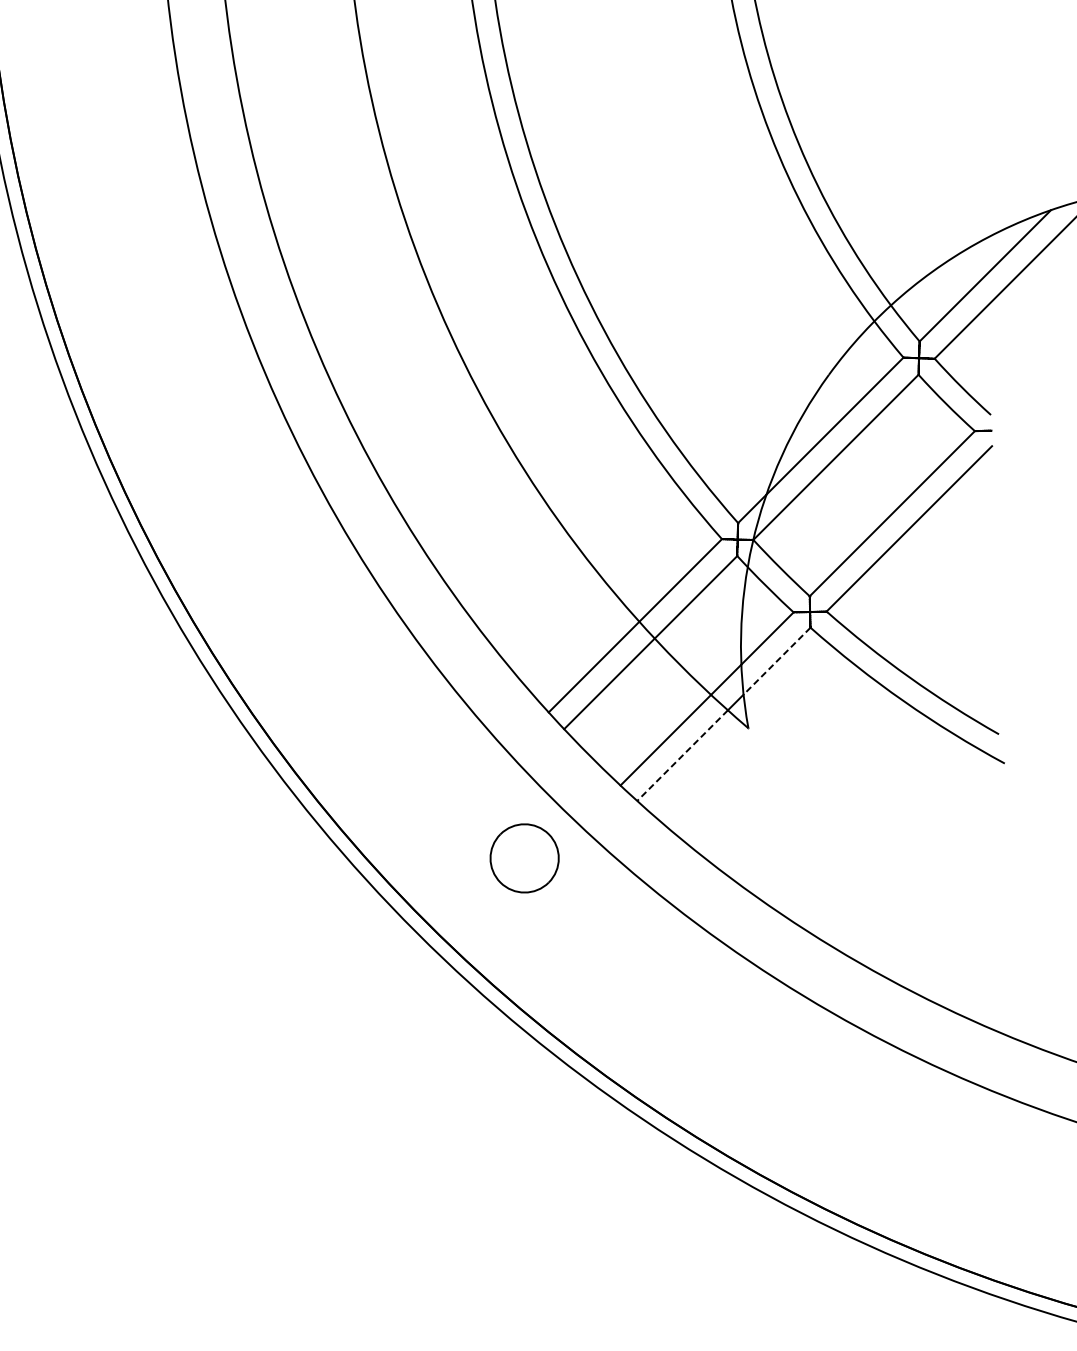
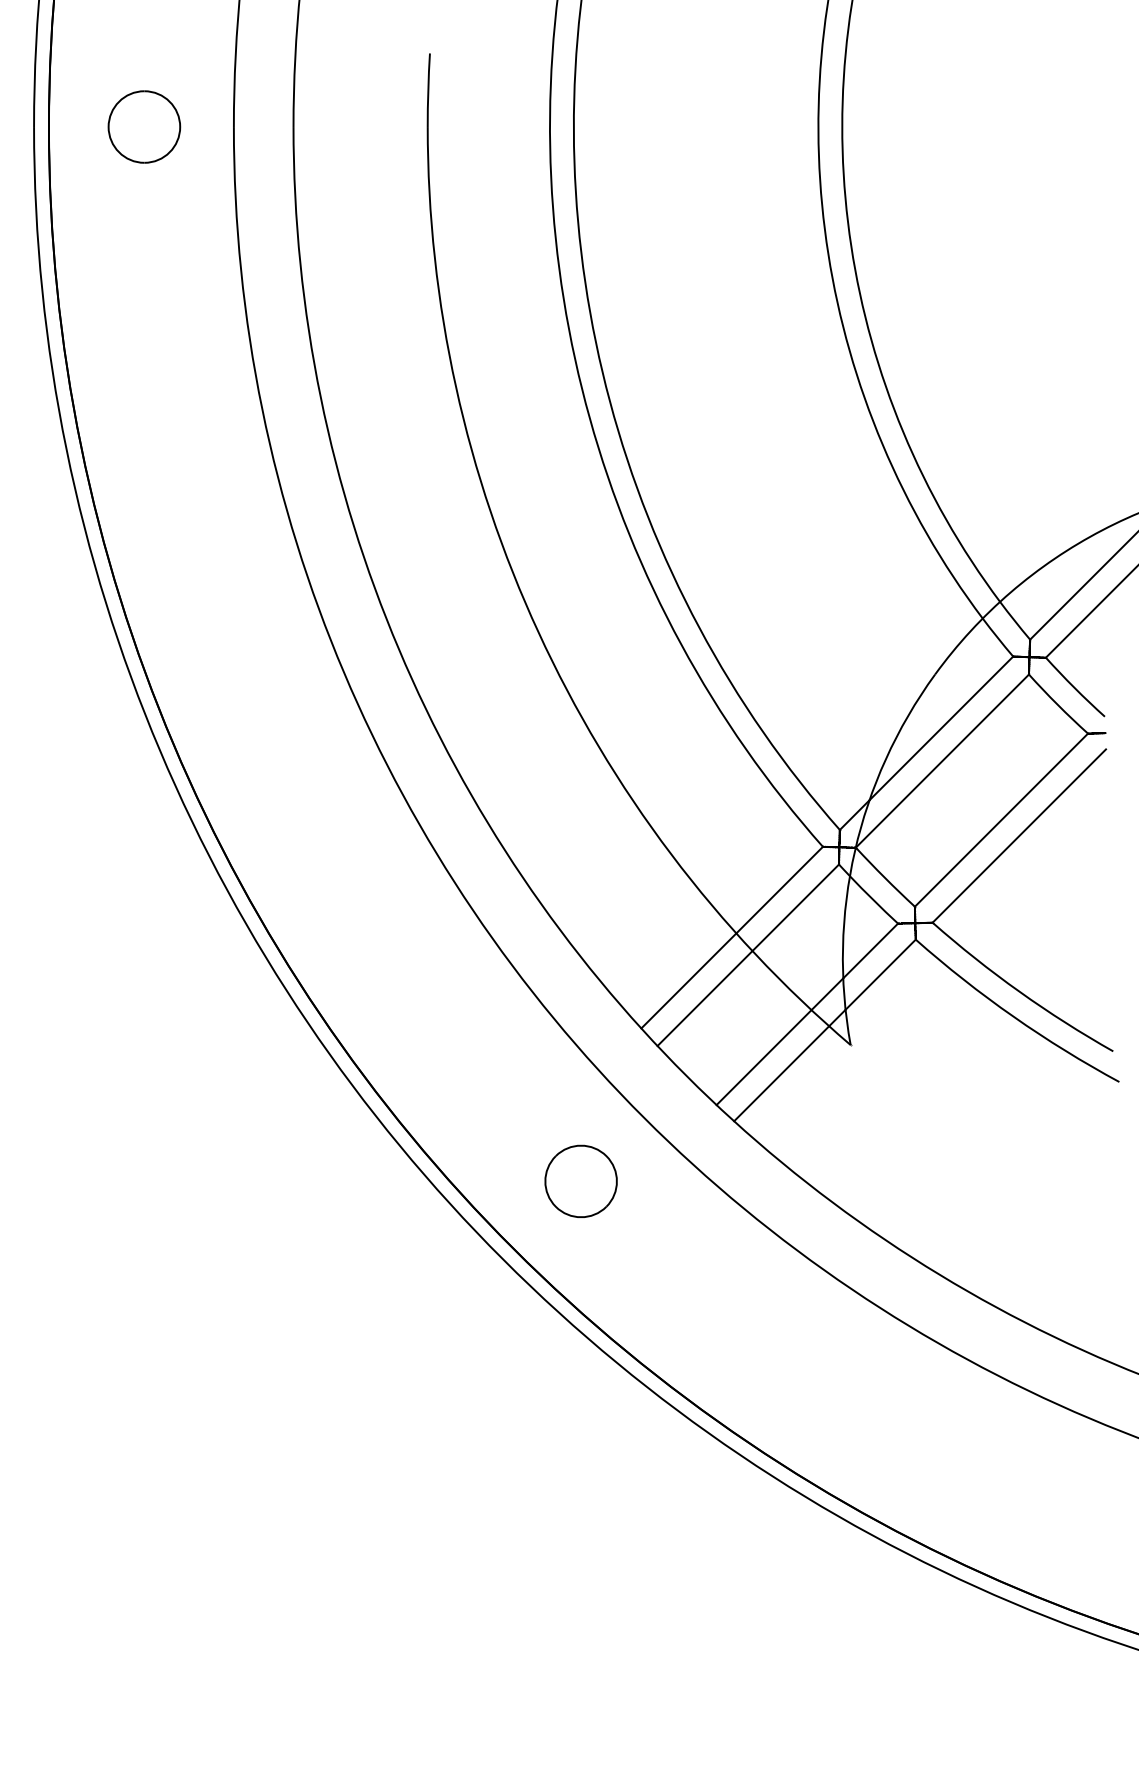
line: (776, 660) -> (880, 974), dashed -> solid
line: (682, 756) -> (781, 1074), dashed -> solid
part: (524, 857) -> (580, 1180), moved

